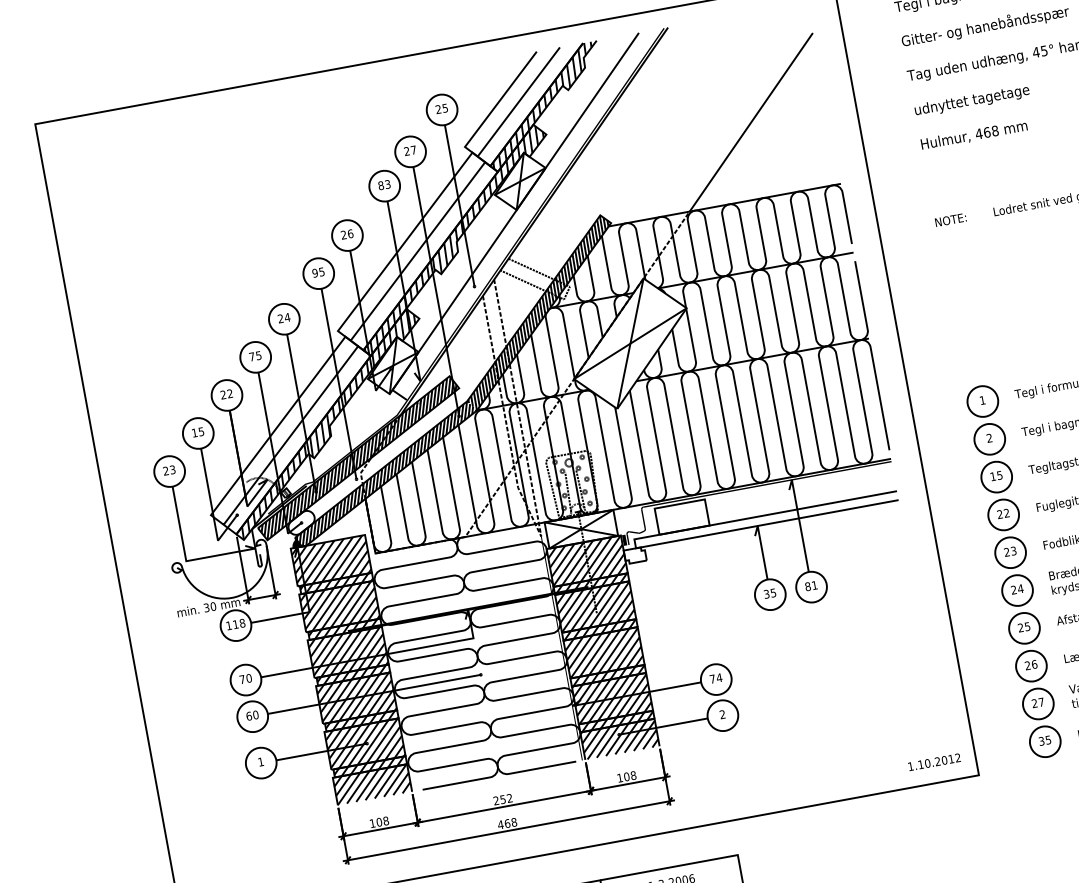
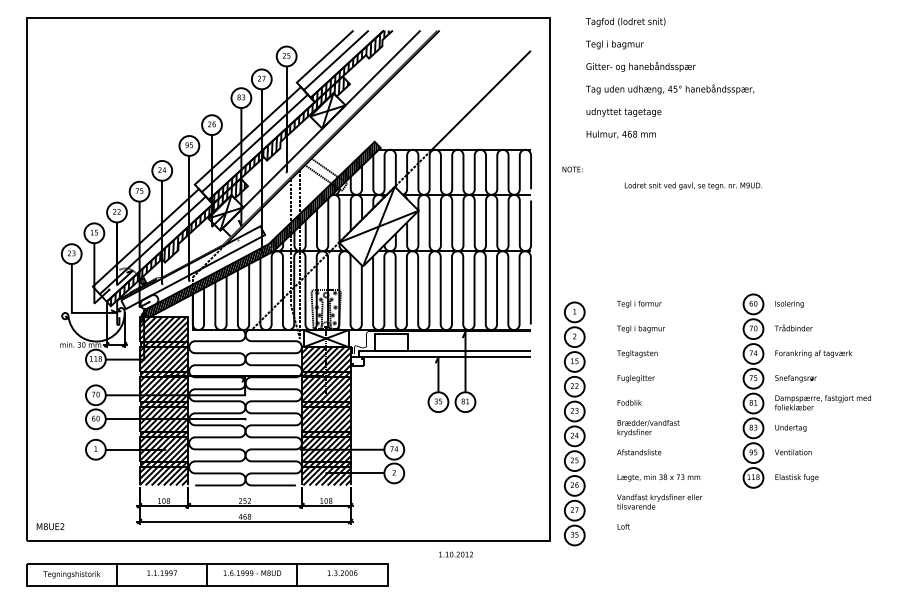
text: (950, 220) -> (572, 169), moved
hatch: (357, 459) -> (192, 268), removed
part: (1013, 571) -> (574, 423), moved
text: (933, 762) -> (455, 554), moved

